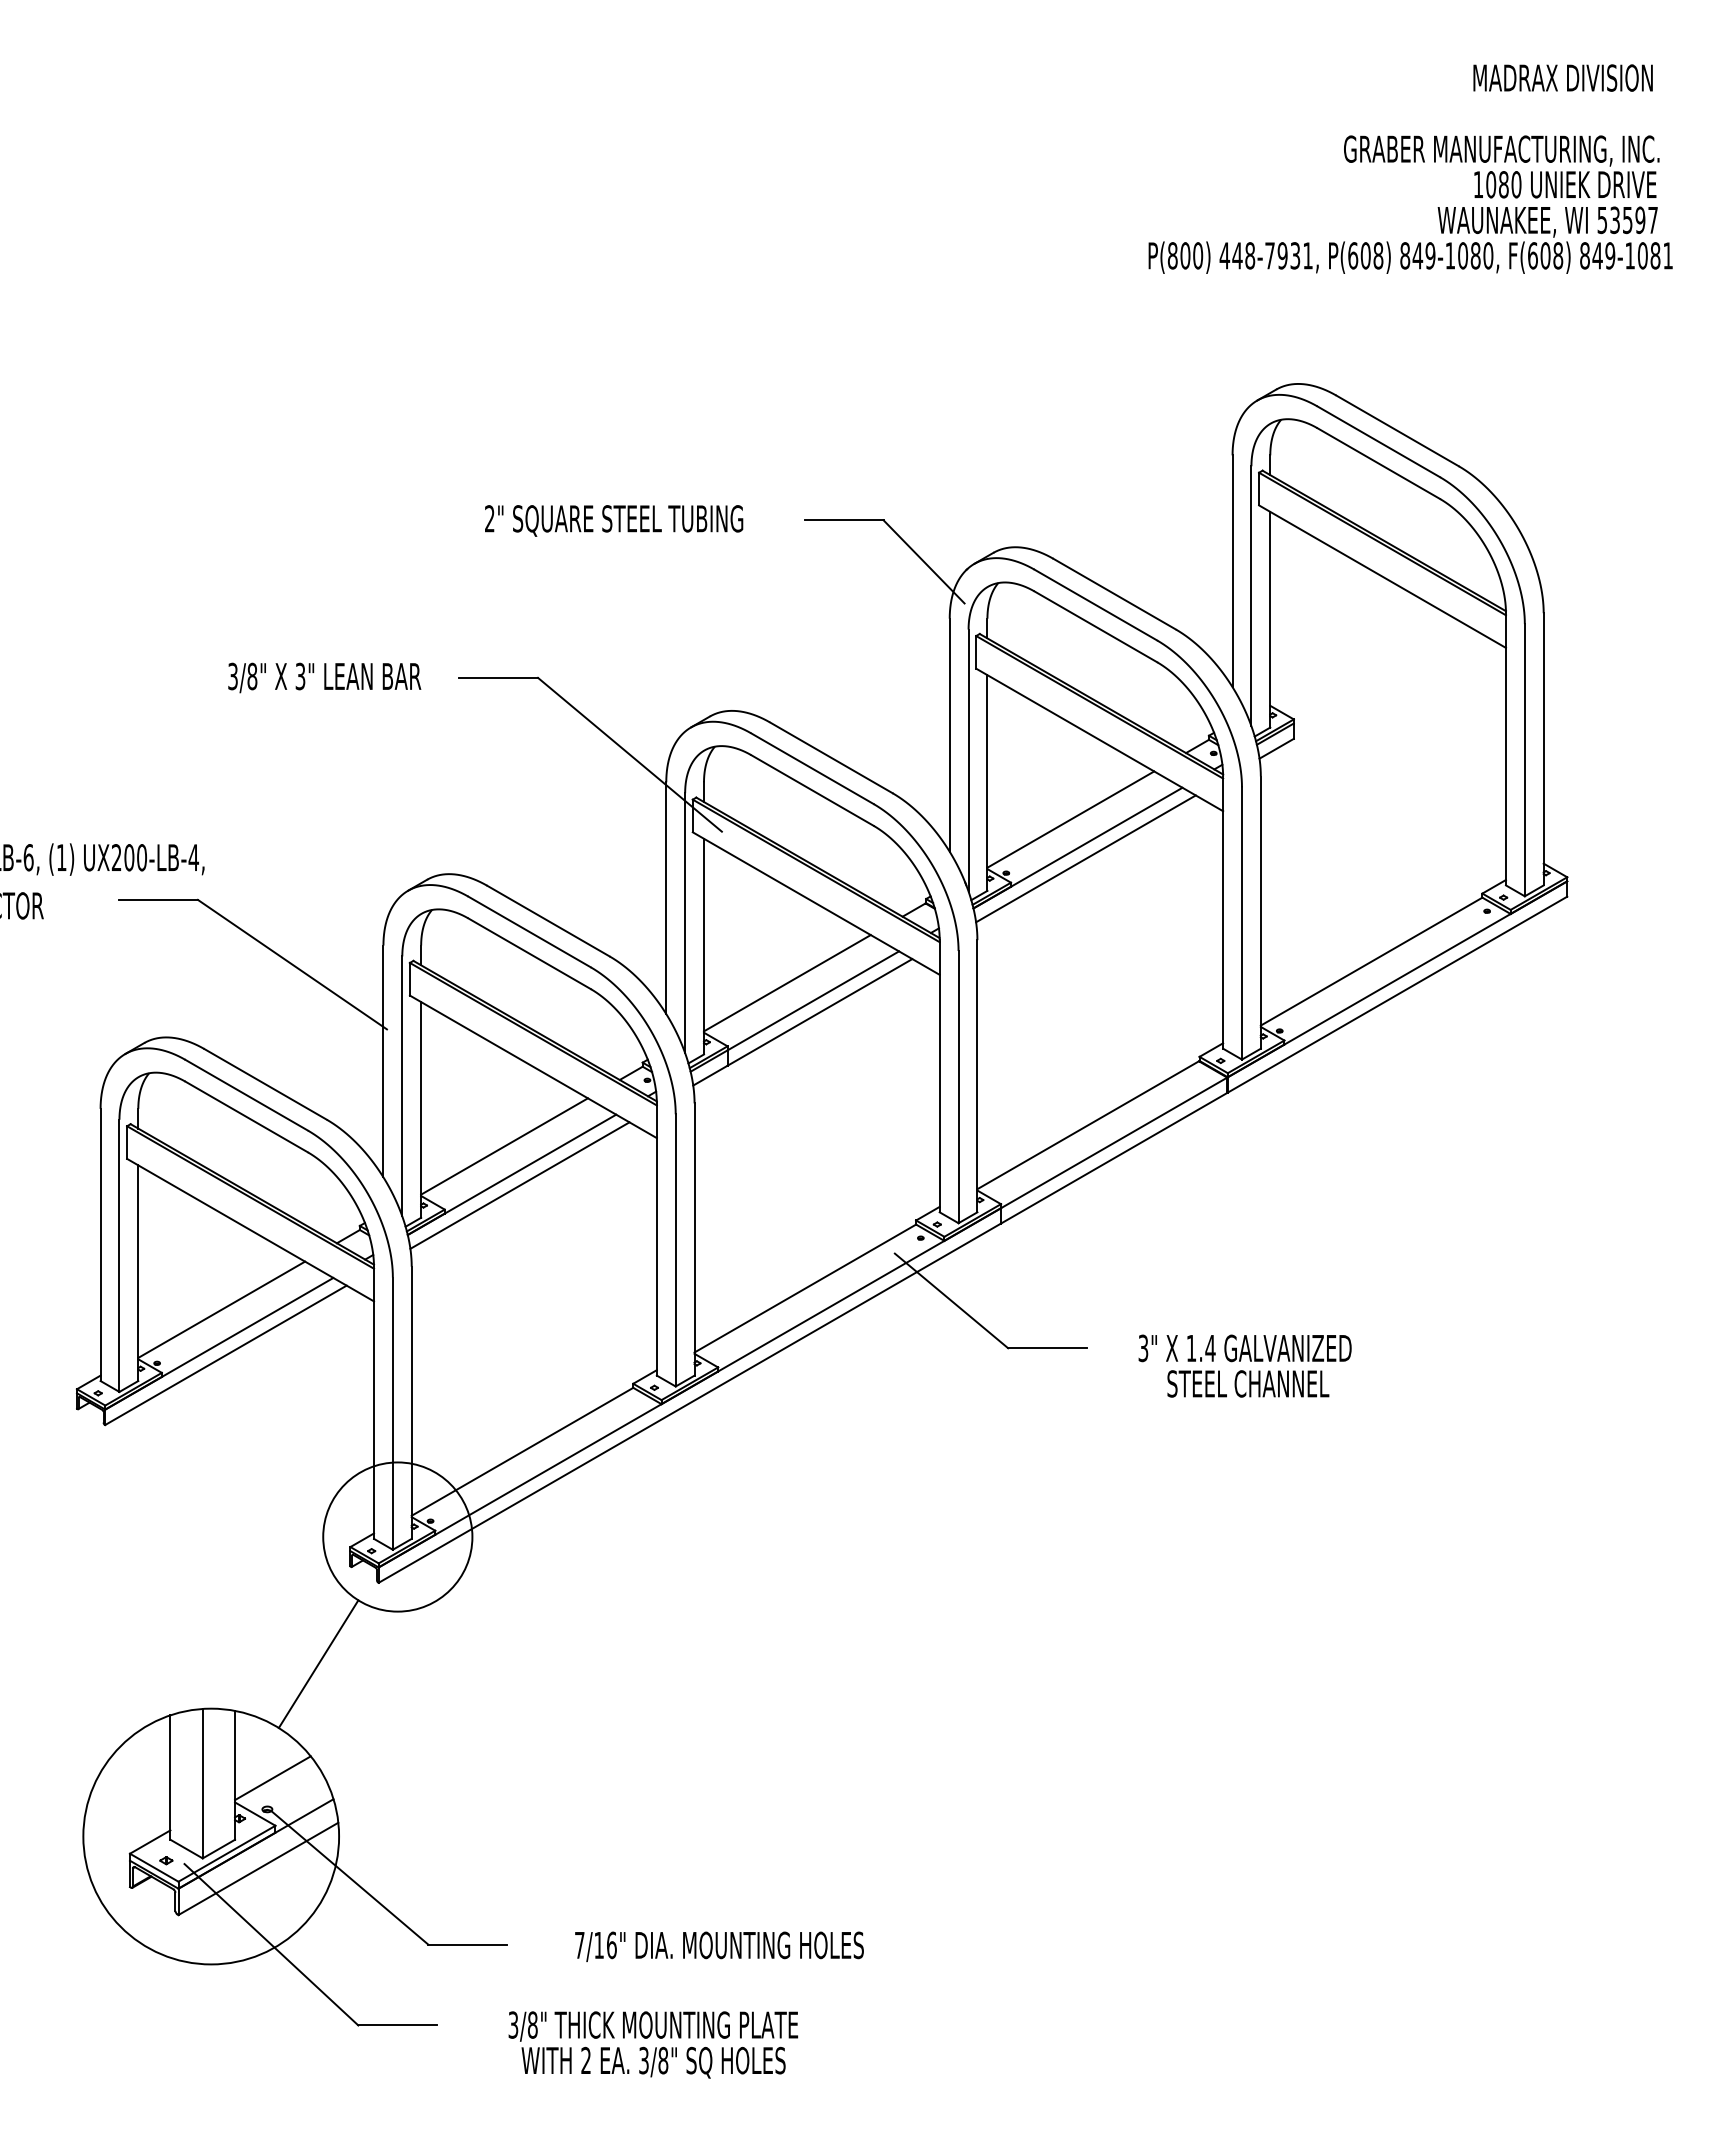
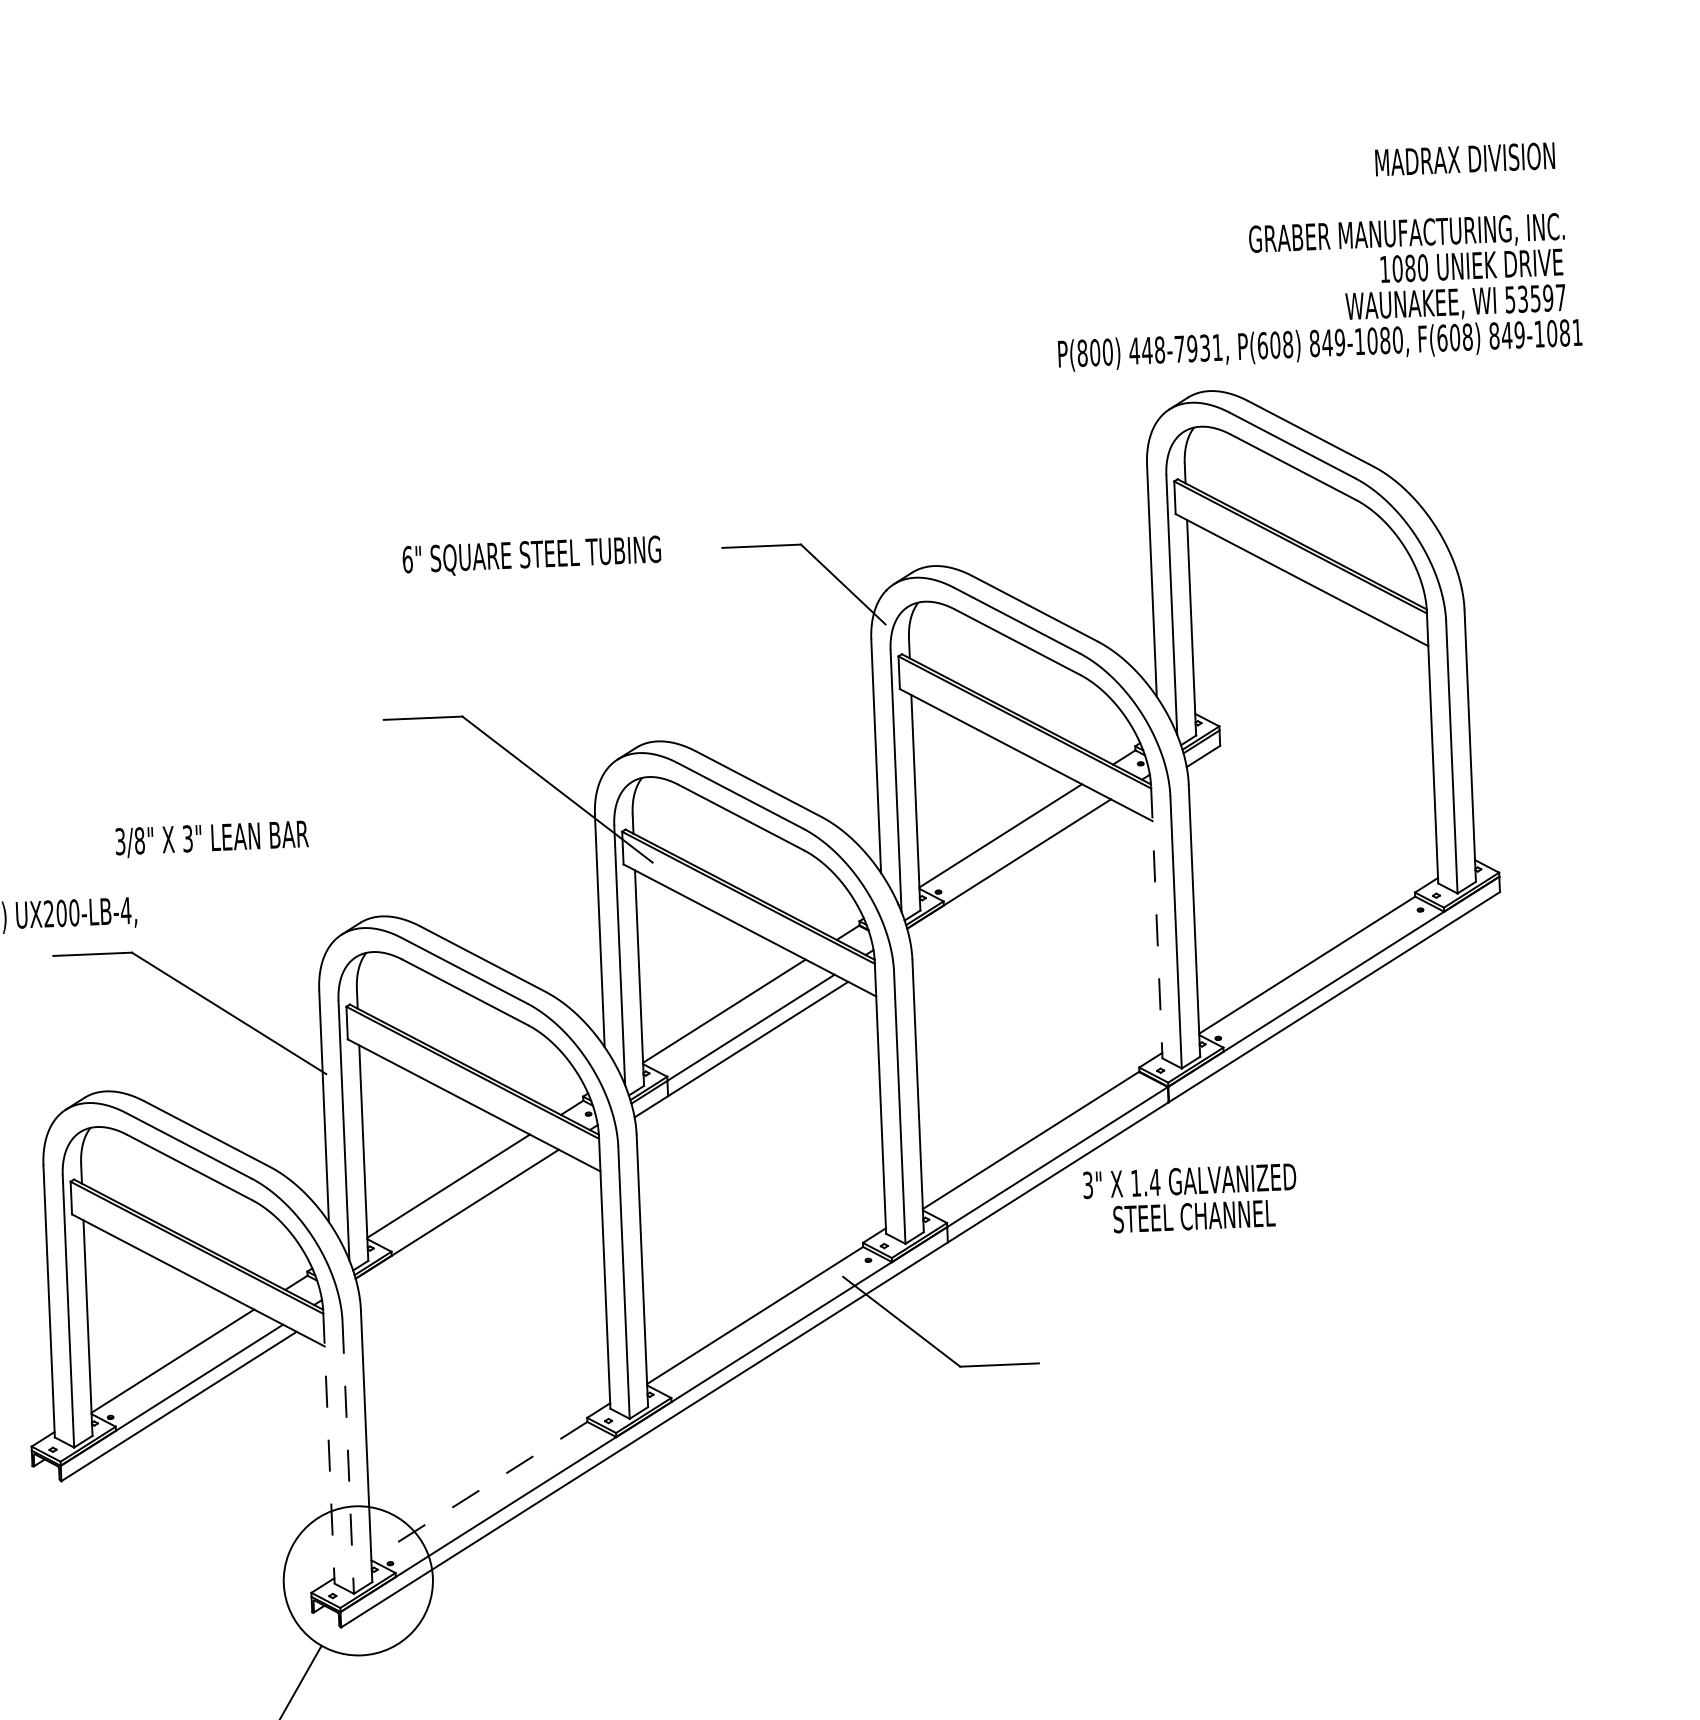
text: (1410, 168) -> (1316, 256), moved
text: (489, 518) -> (407, 559), 2" -> 6"
text: (324, 677) -> (211, 838), moved
line: (1085, 858) -> (1017, 874), removed
line: (1223, 913) -> (1157, 923), solid -> dashed
line: (519, 1185) -> (465, 1224), removed
text: (1244, 1365) -> (1189, 1198), moved
line: (374, 1403) -> (329, 1448), solid -> dashed
line: (392, 1414) -> (347, 1458), solid -> dashed
line: (522, 1451) -> (479, 1490), solid -> dashed

